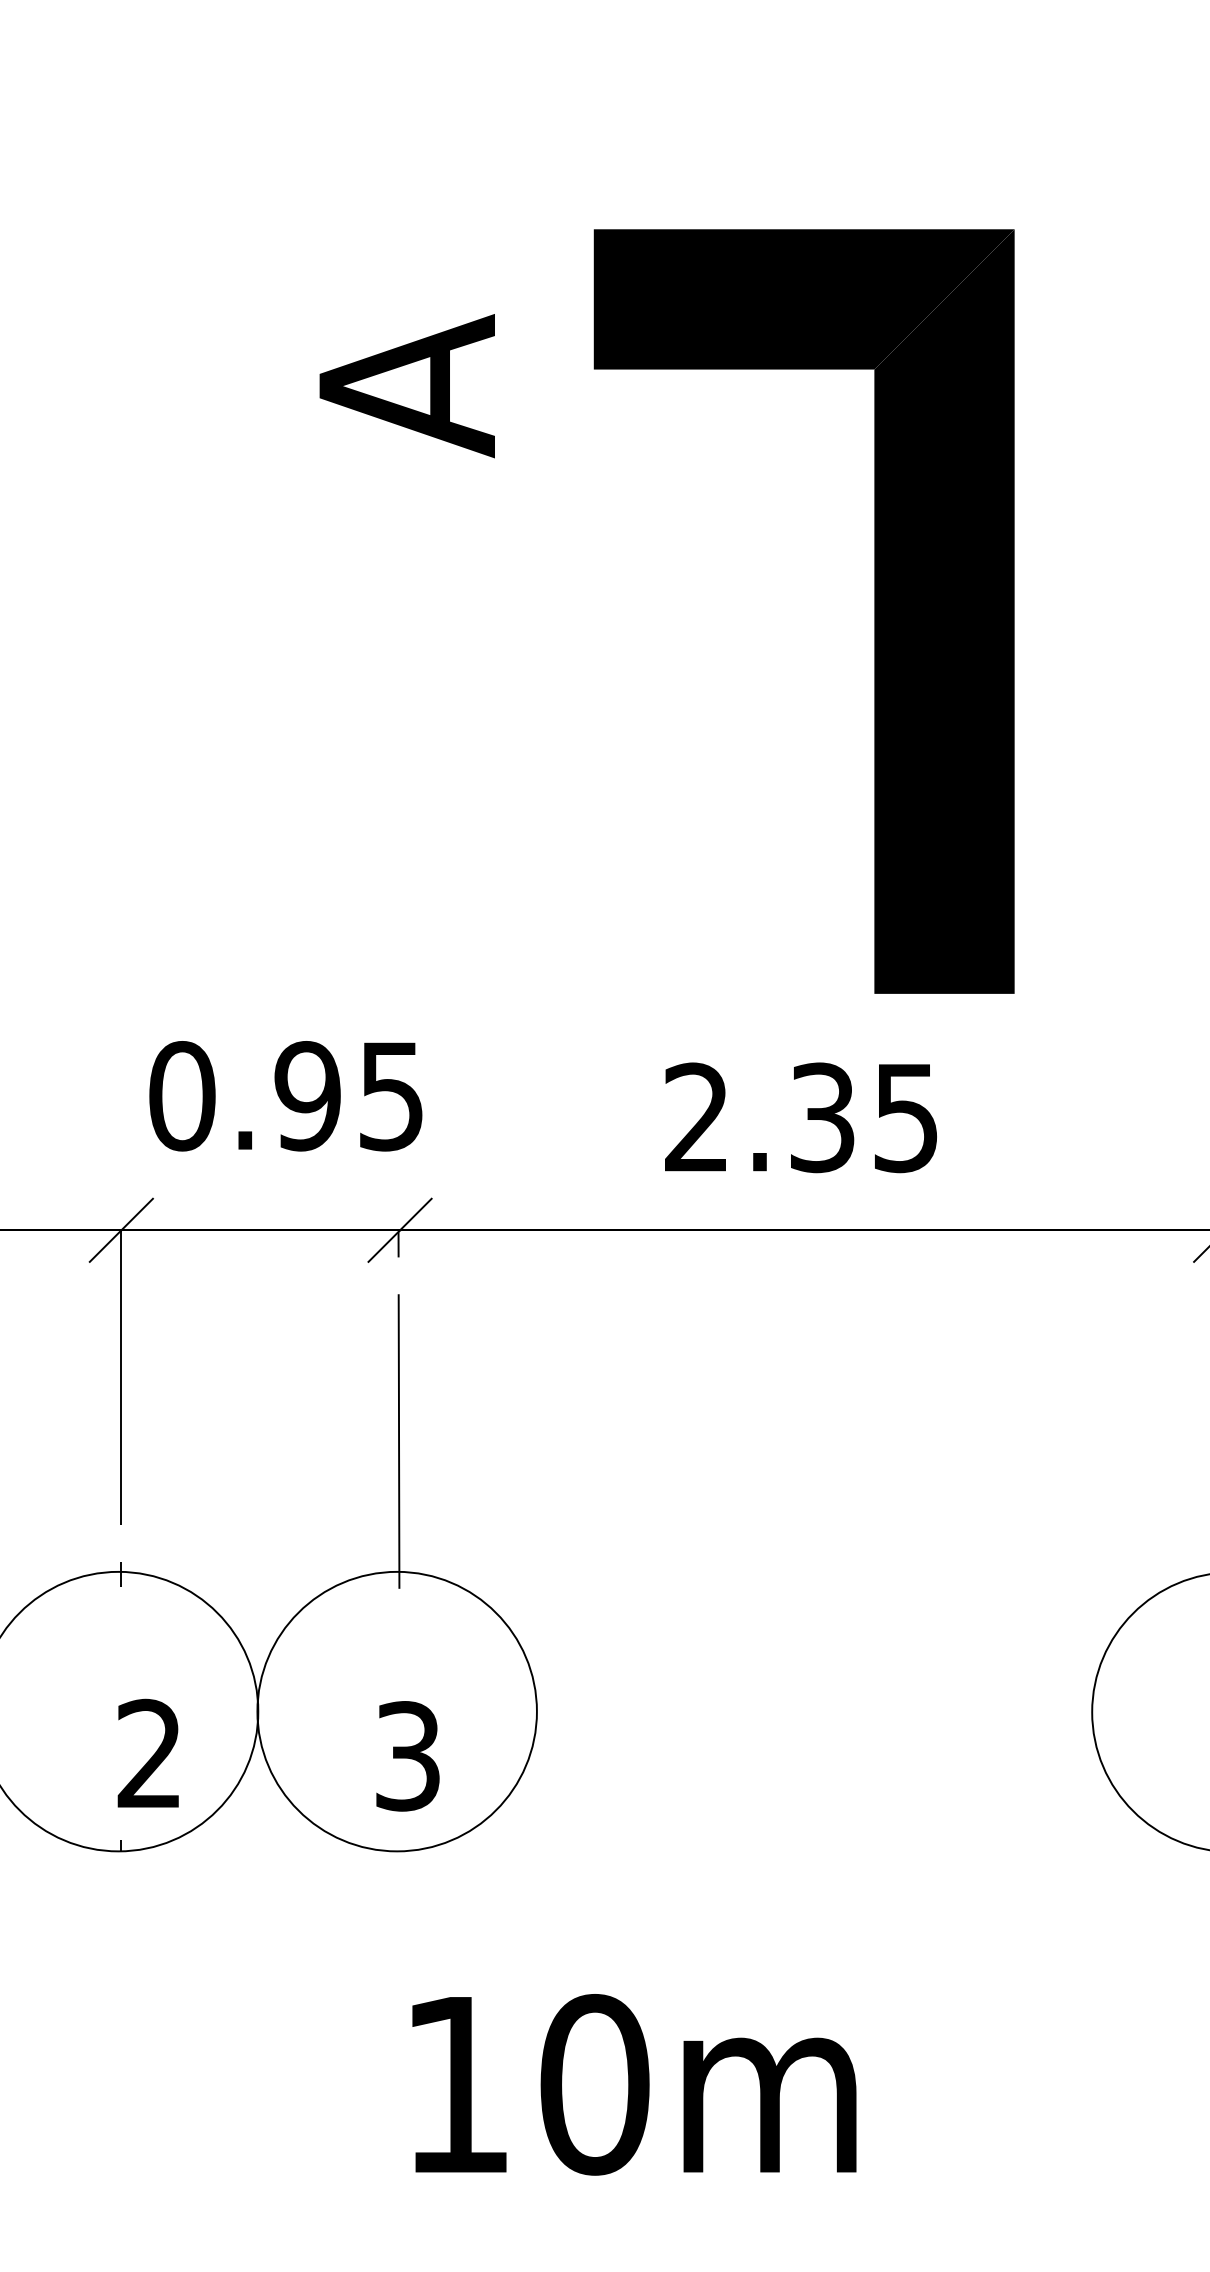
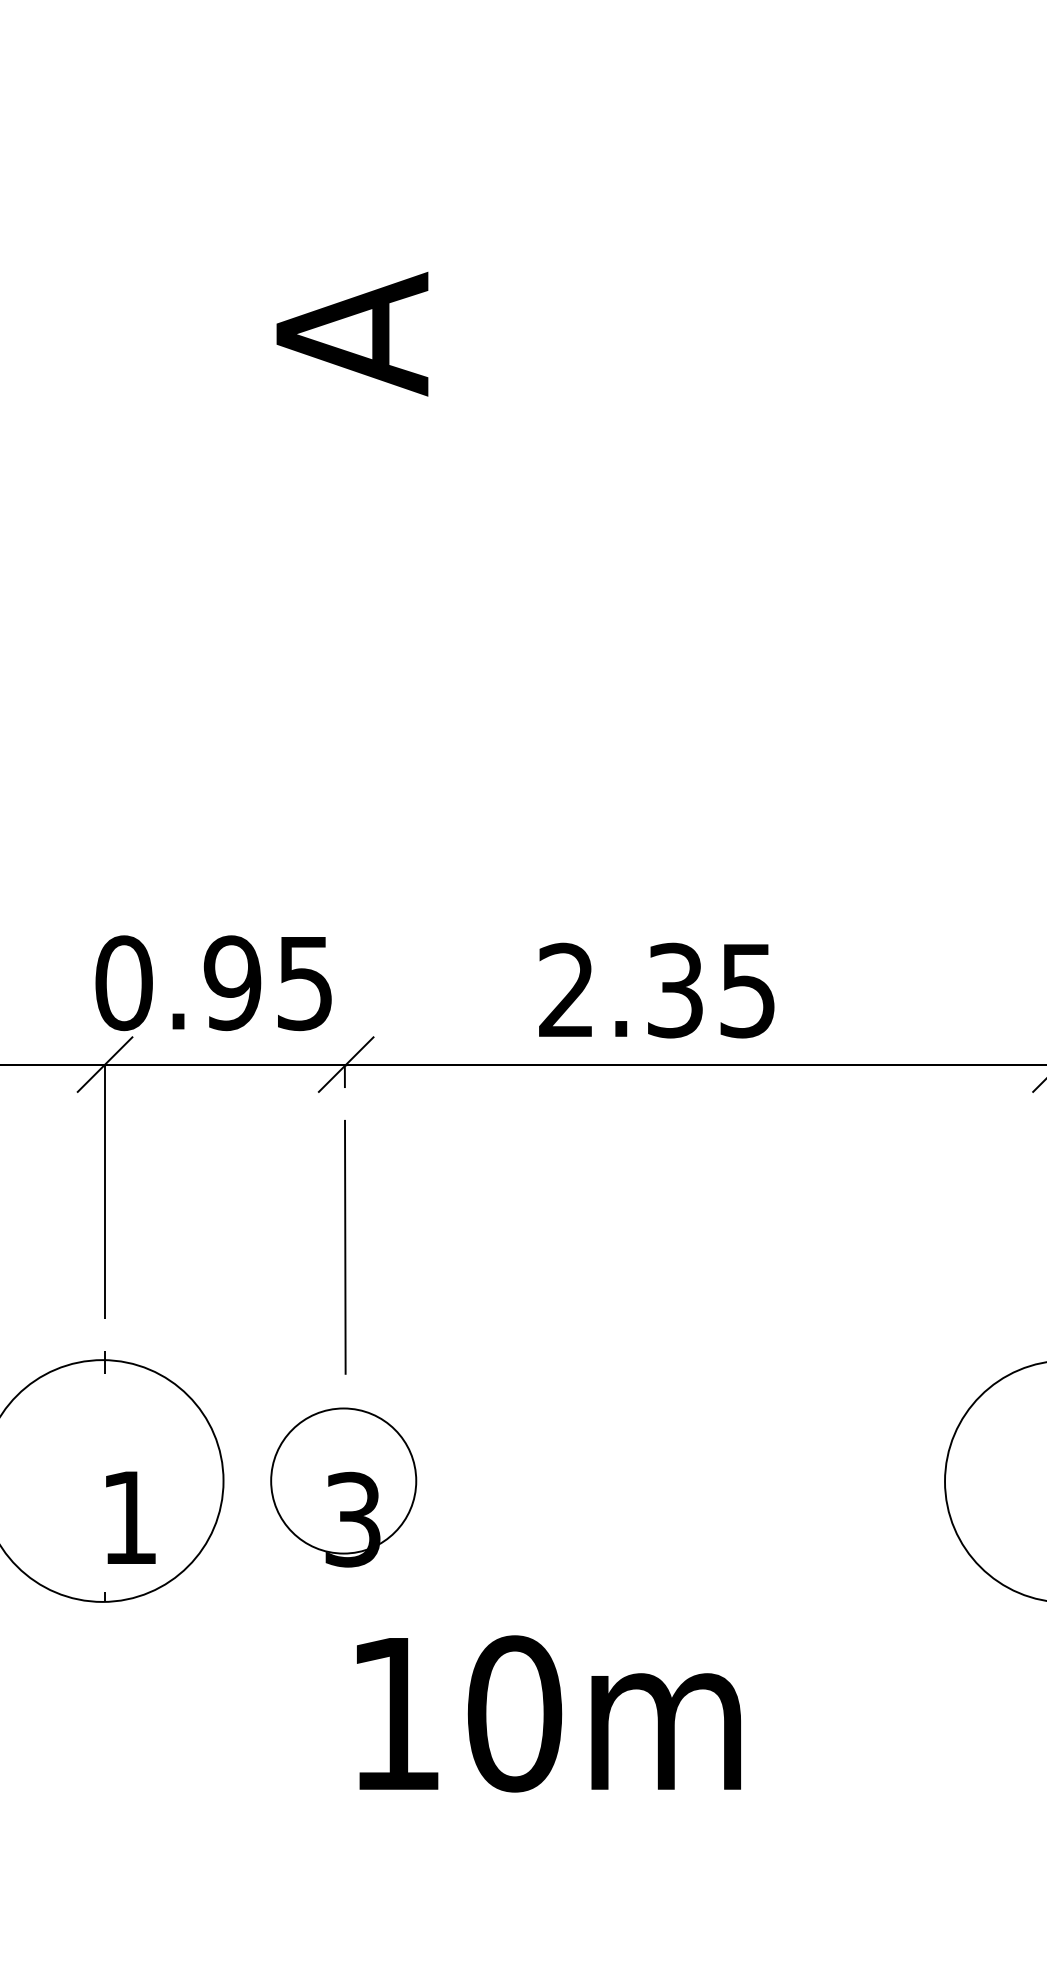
part: (874, 611) -> (756, 529), removed
text: (285, 1096) -> (213, 983), moved
text: (800, 1117) -> (656, 990), moved
circle: (396, 1711) -> (343, 1480), size x0.6
text: (148, 1752) -> (128, 1516), 2 -> 1
text: (634, 2084) -> (549, 1713), moved

